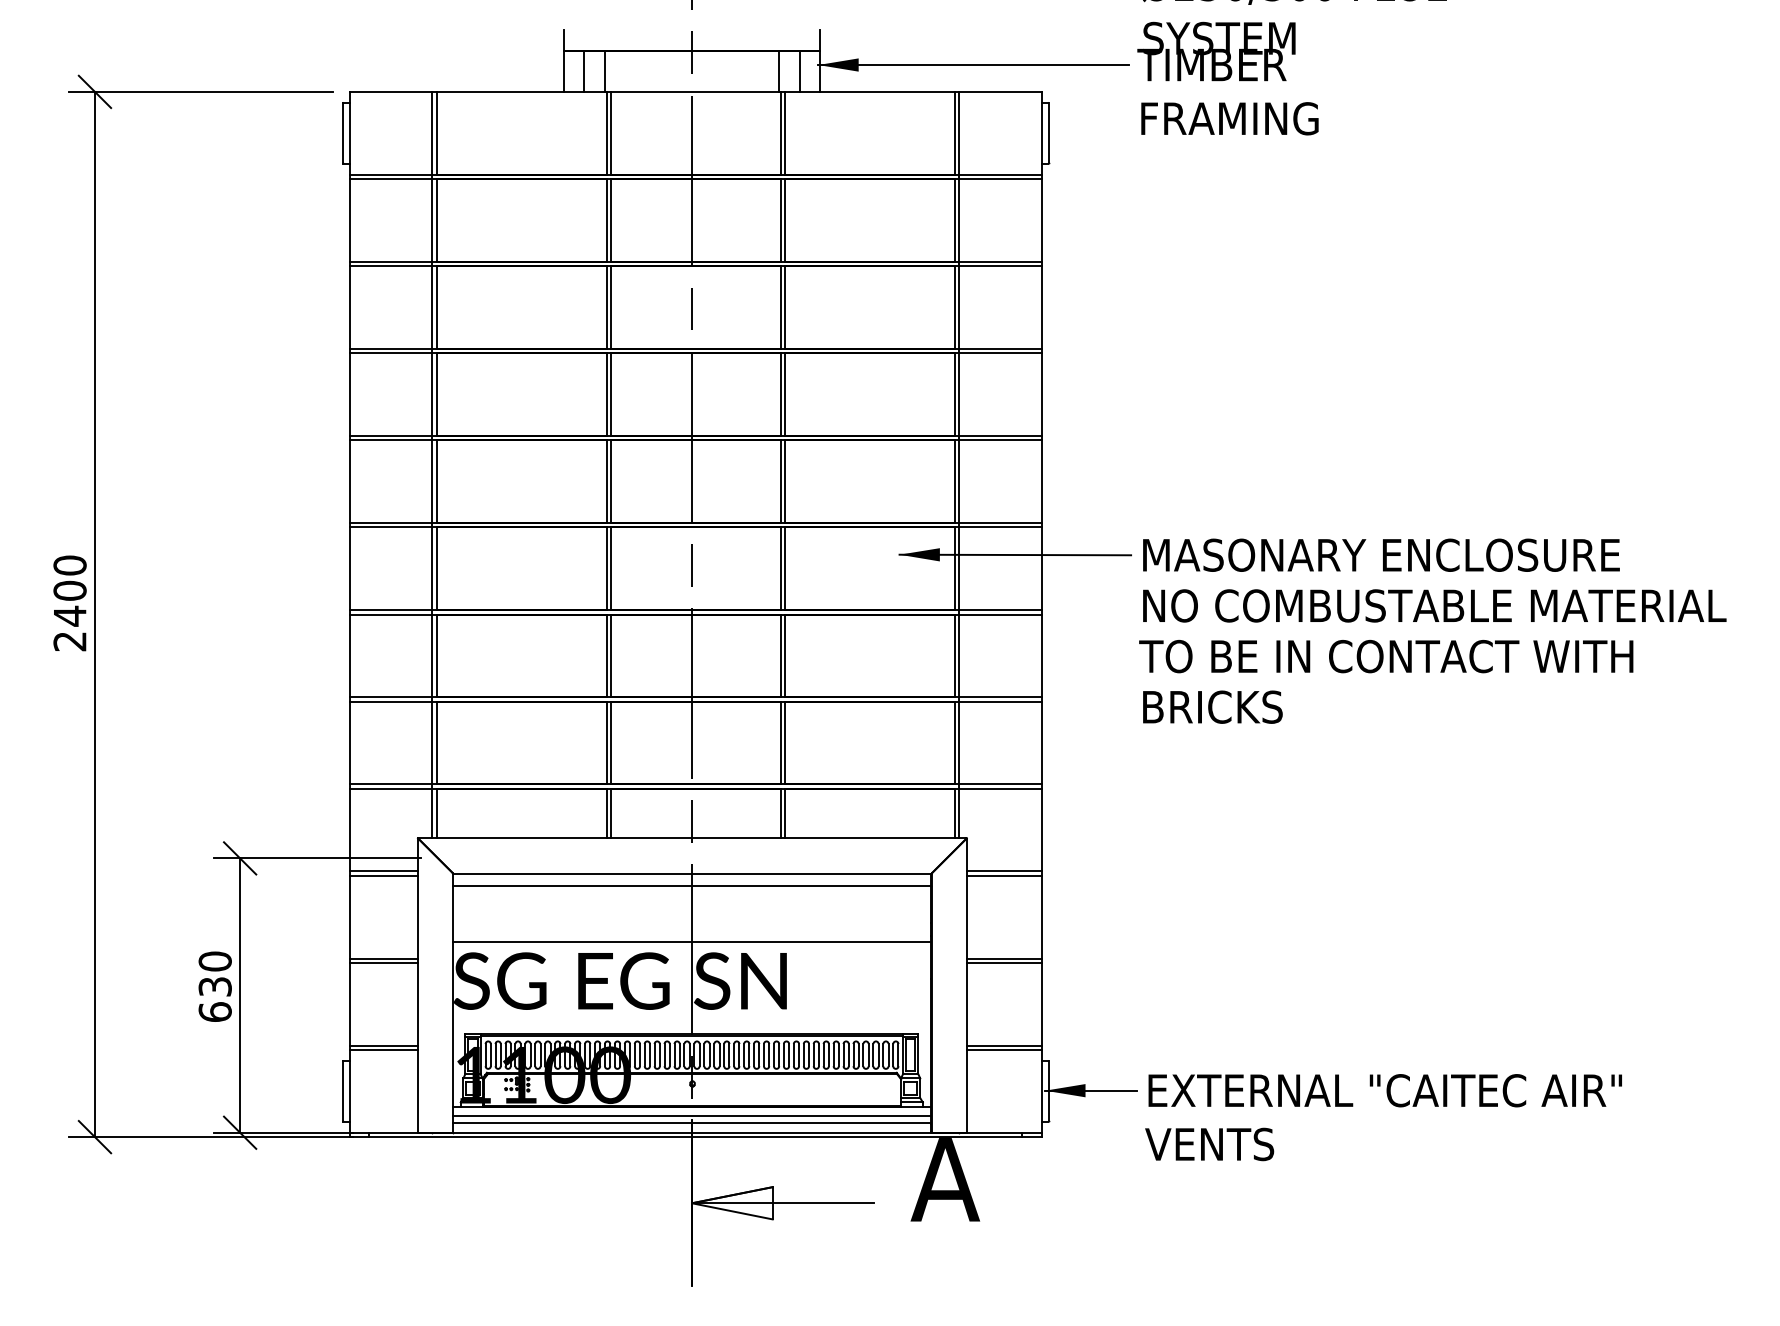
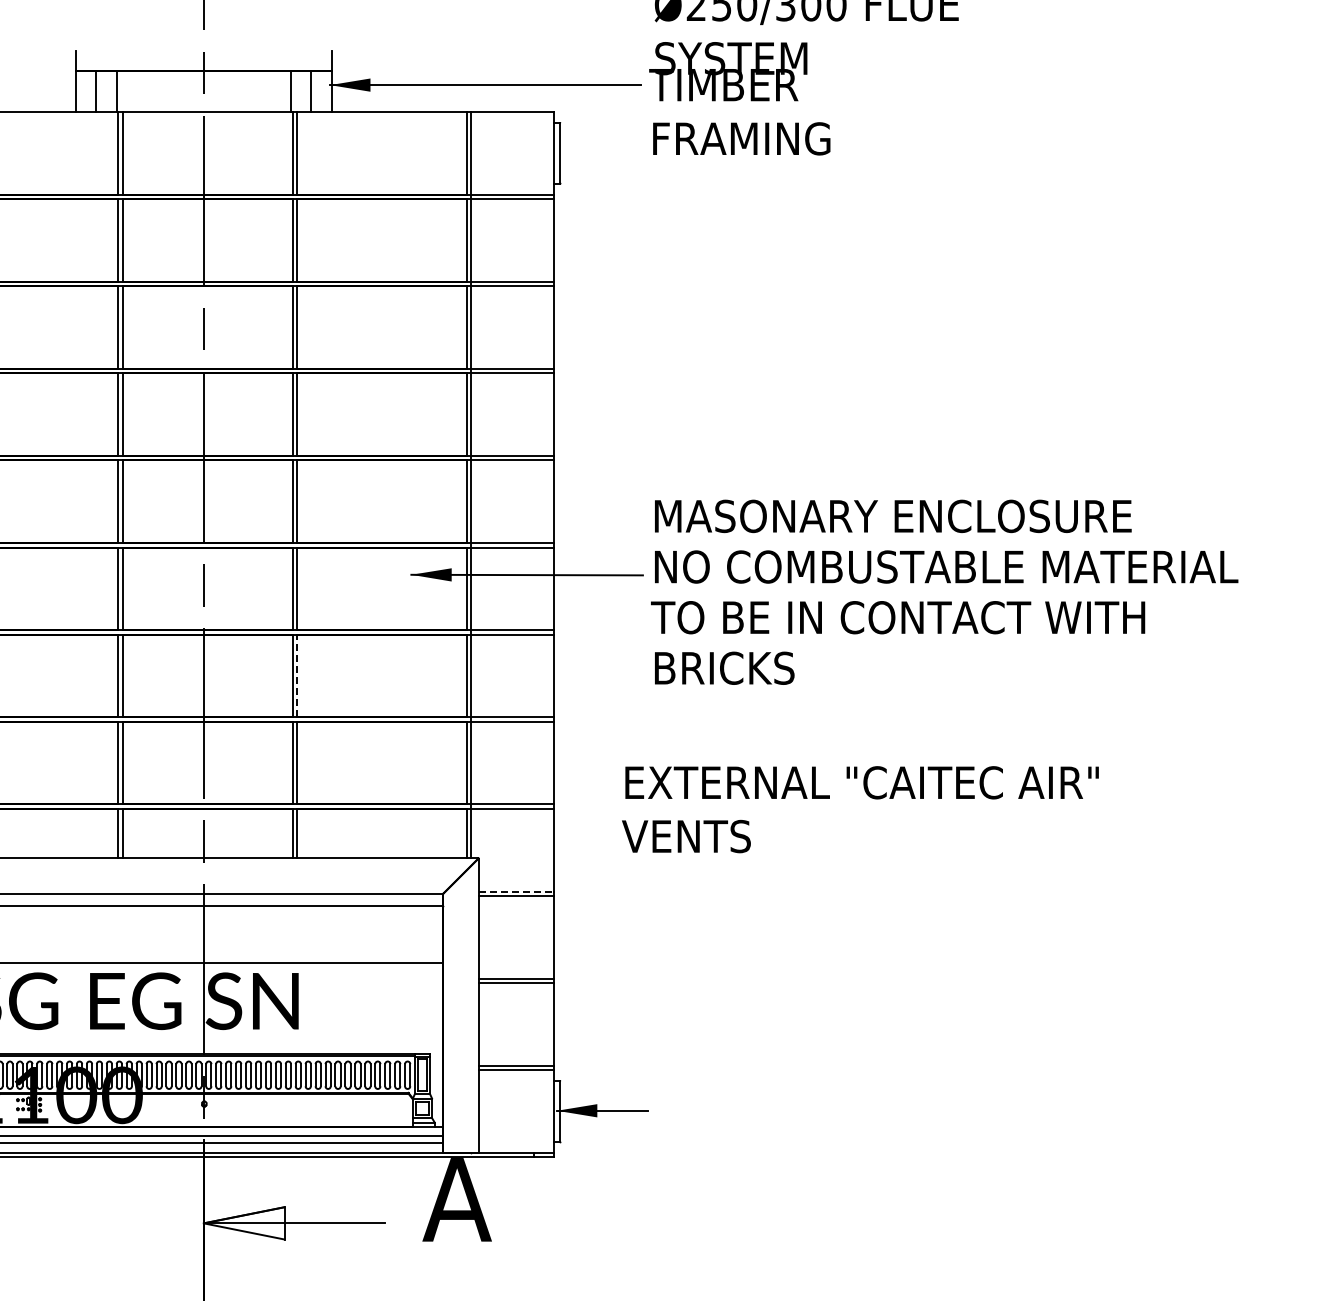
text: (1432, 630) -> (944, 591), moved
line: (785, 655) -> (297, 675), solid -> dashed
line: (1005, 871) -> (517, 891), solid -> dashed
text: (1383, 1117) -> (860, 809), moved

